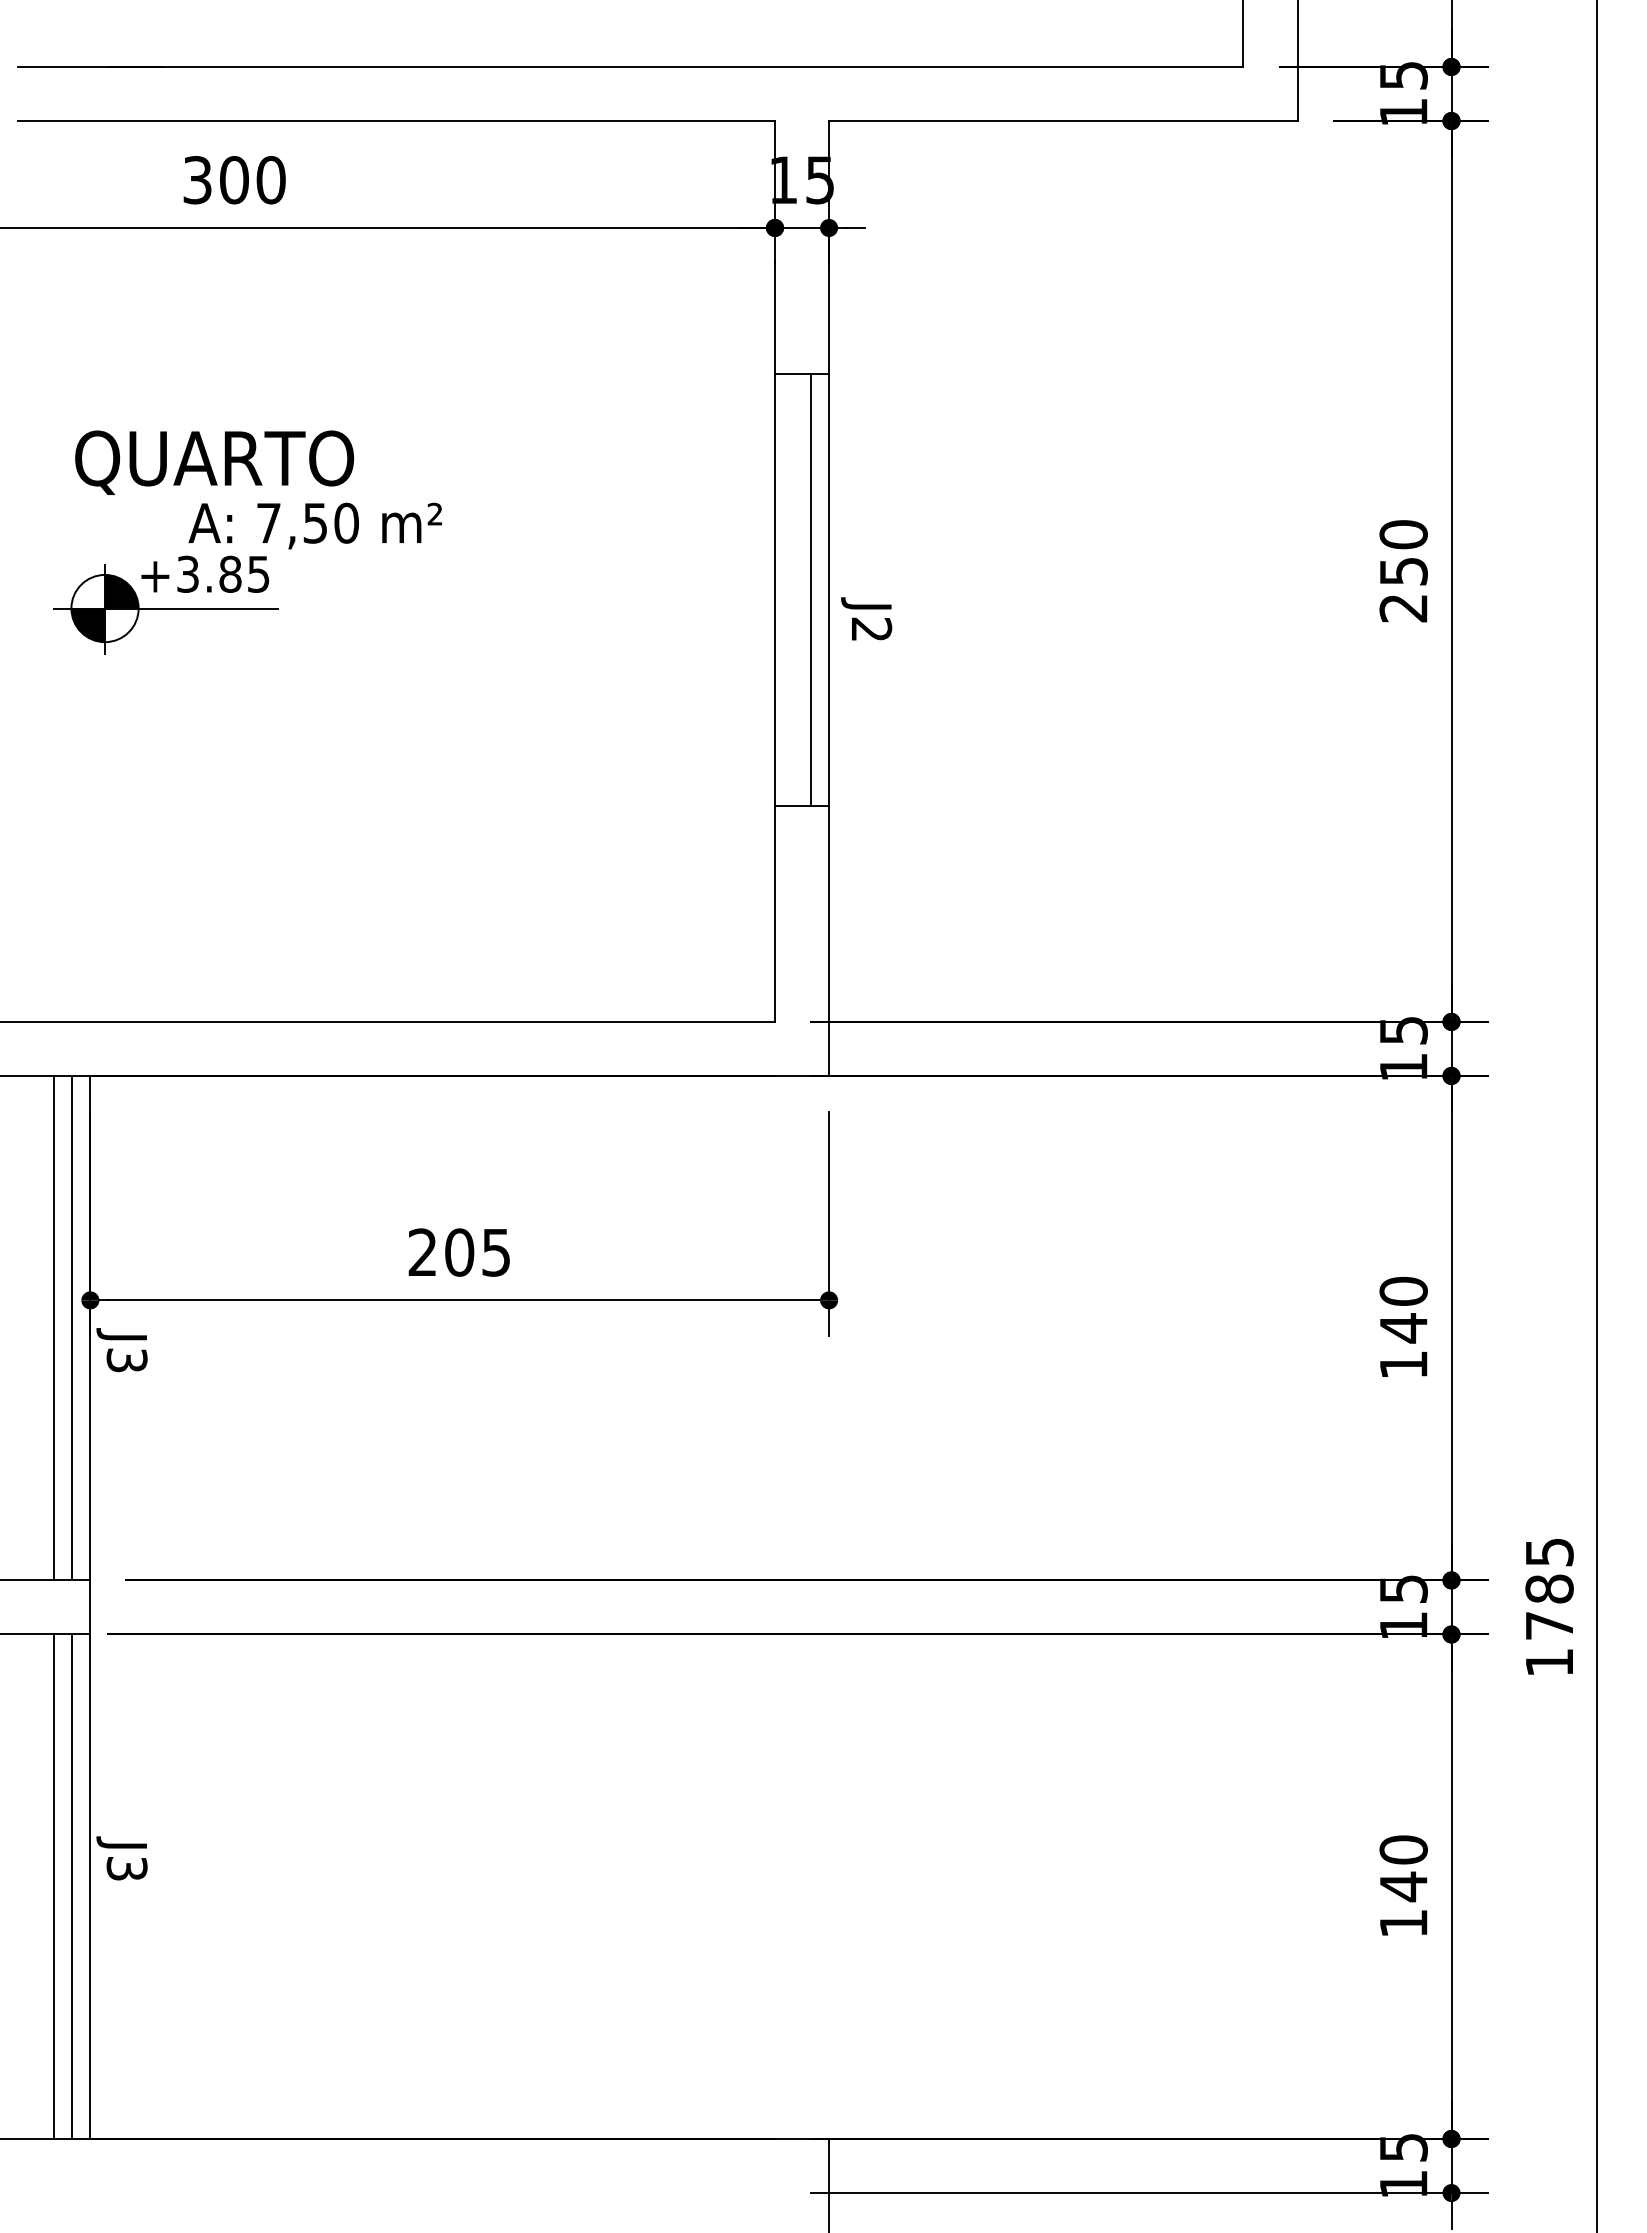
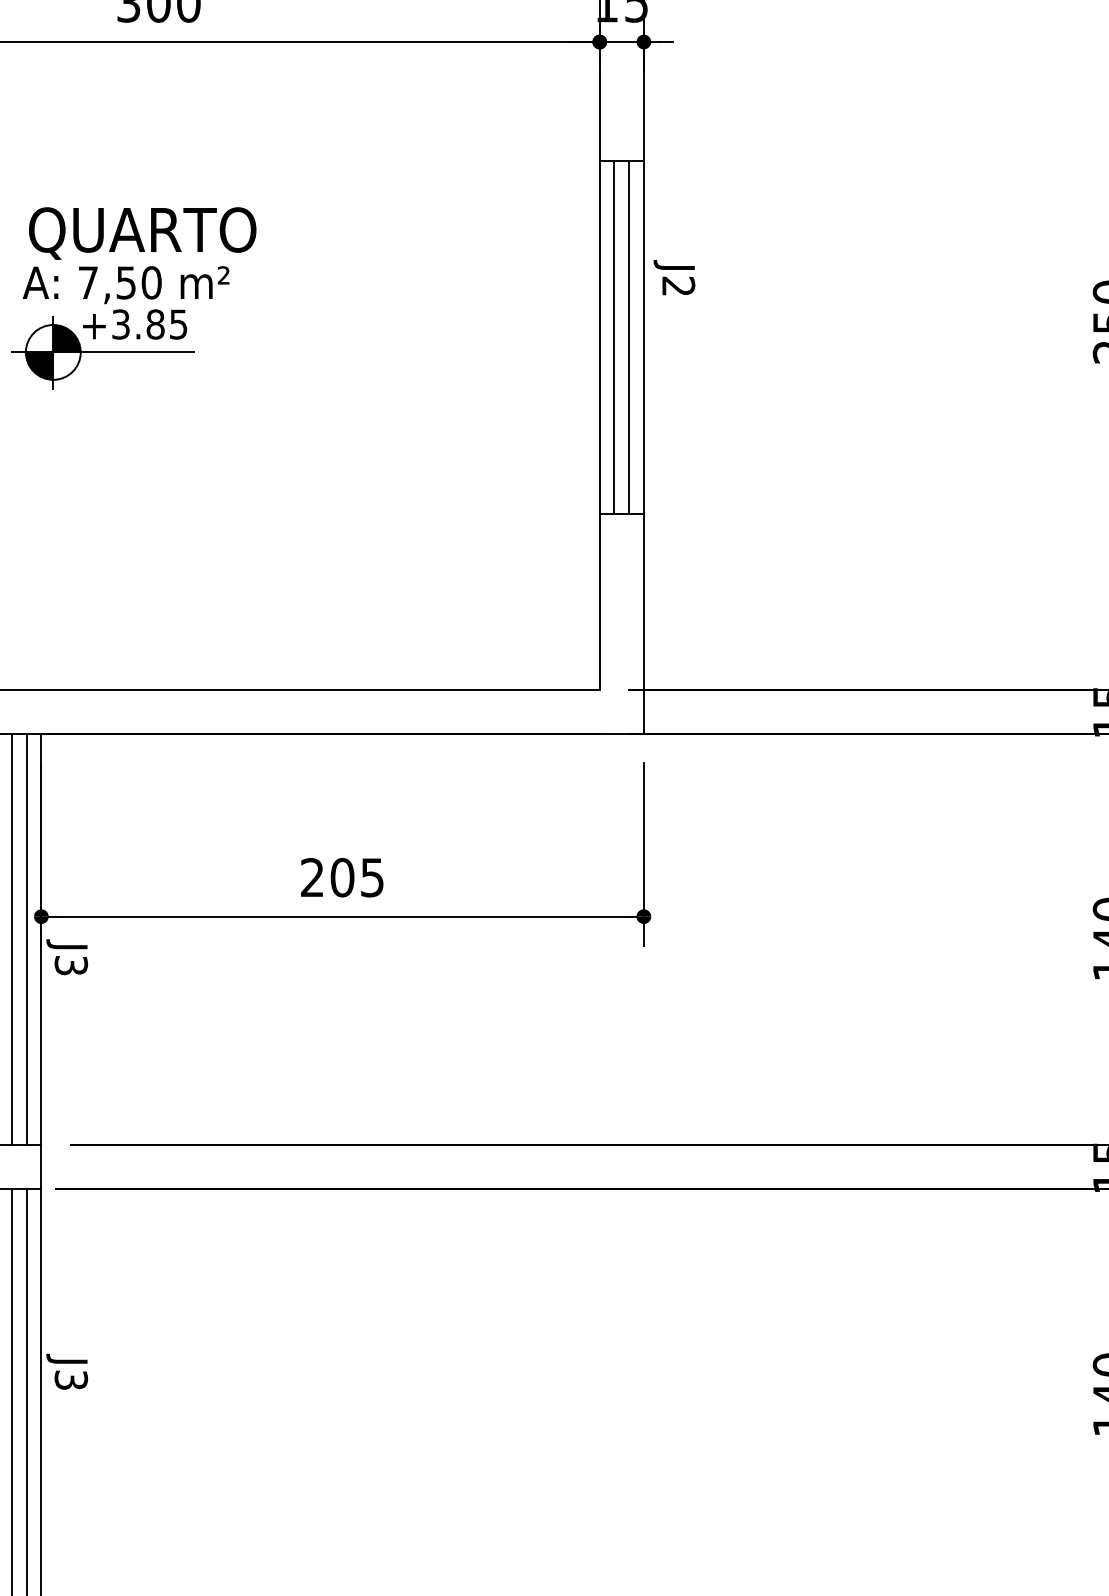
text: (314, 525) -> (125, 284), moved
line: (793, 589) -> (614, 336), added
text: (866, 618) -> (674, 277), moved

